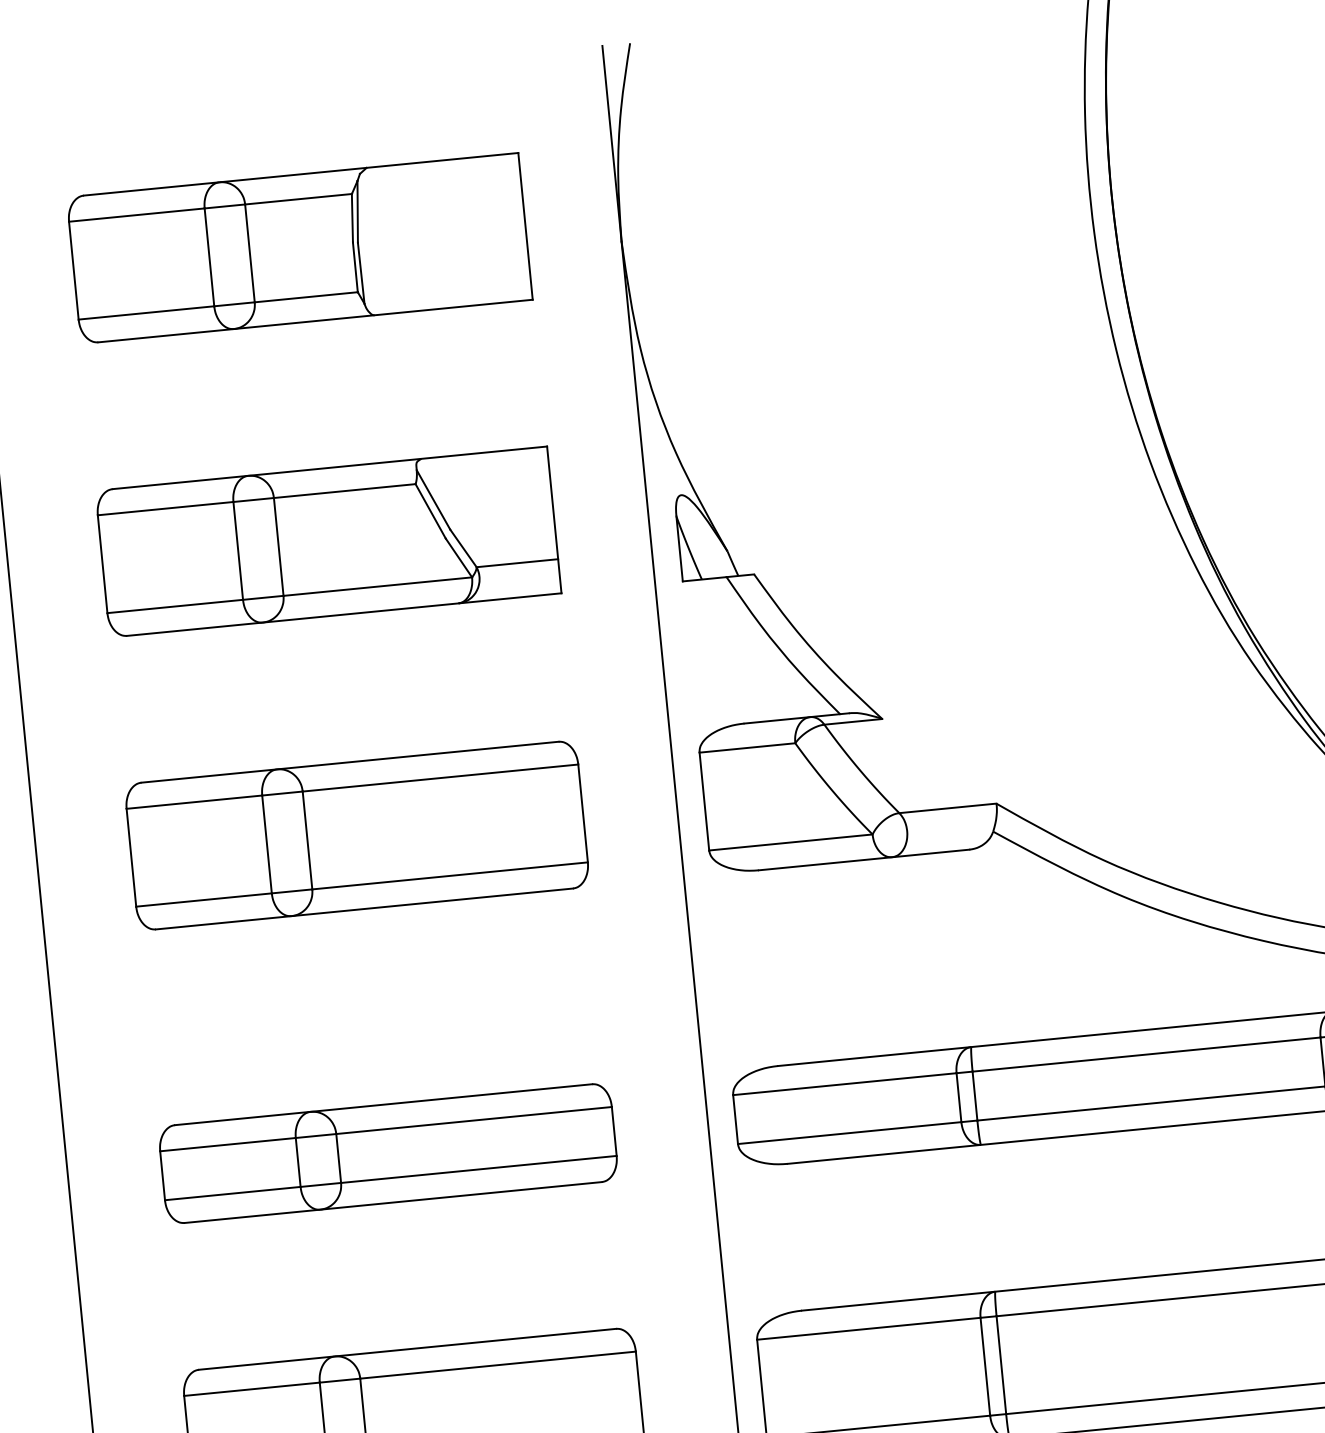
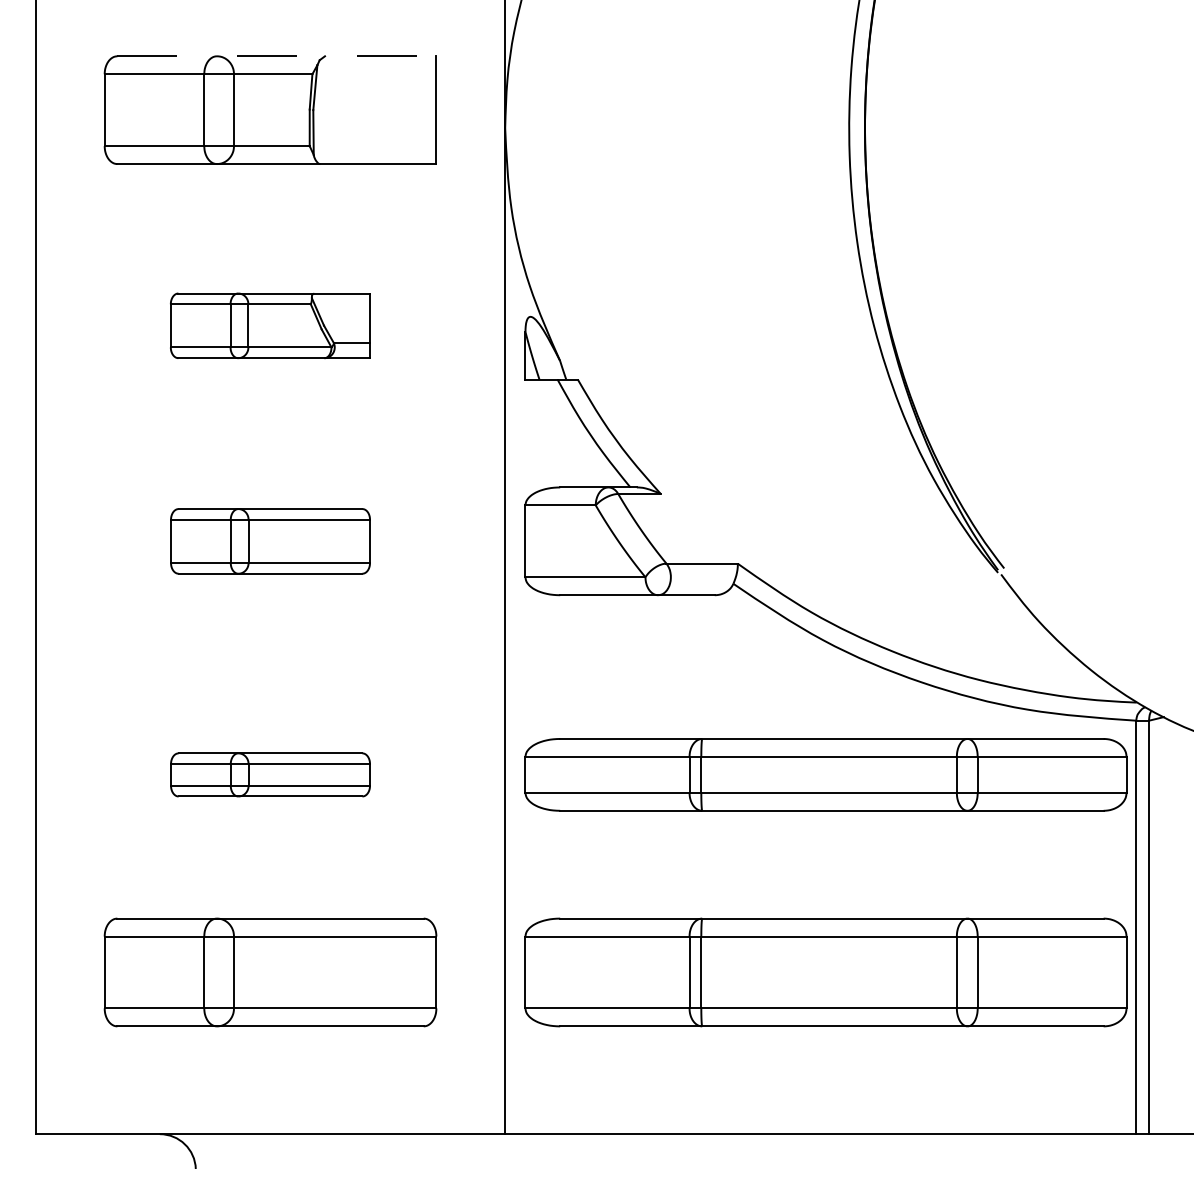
line: (300, 174) -> (276, 56), solid -> dashed
part: (327, 541) -> (269, 325), size x0.6
part: (357, 835) -> (270, 541), size x0.6
part: (388, 1153) -> (270, 774), size x0.6

